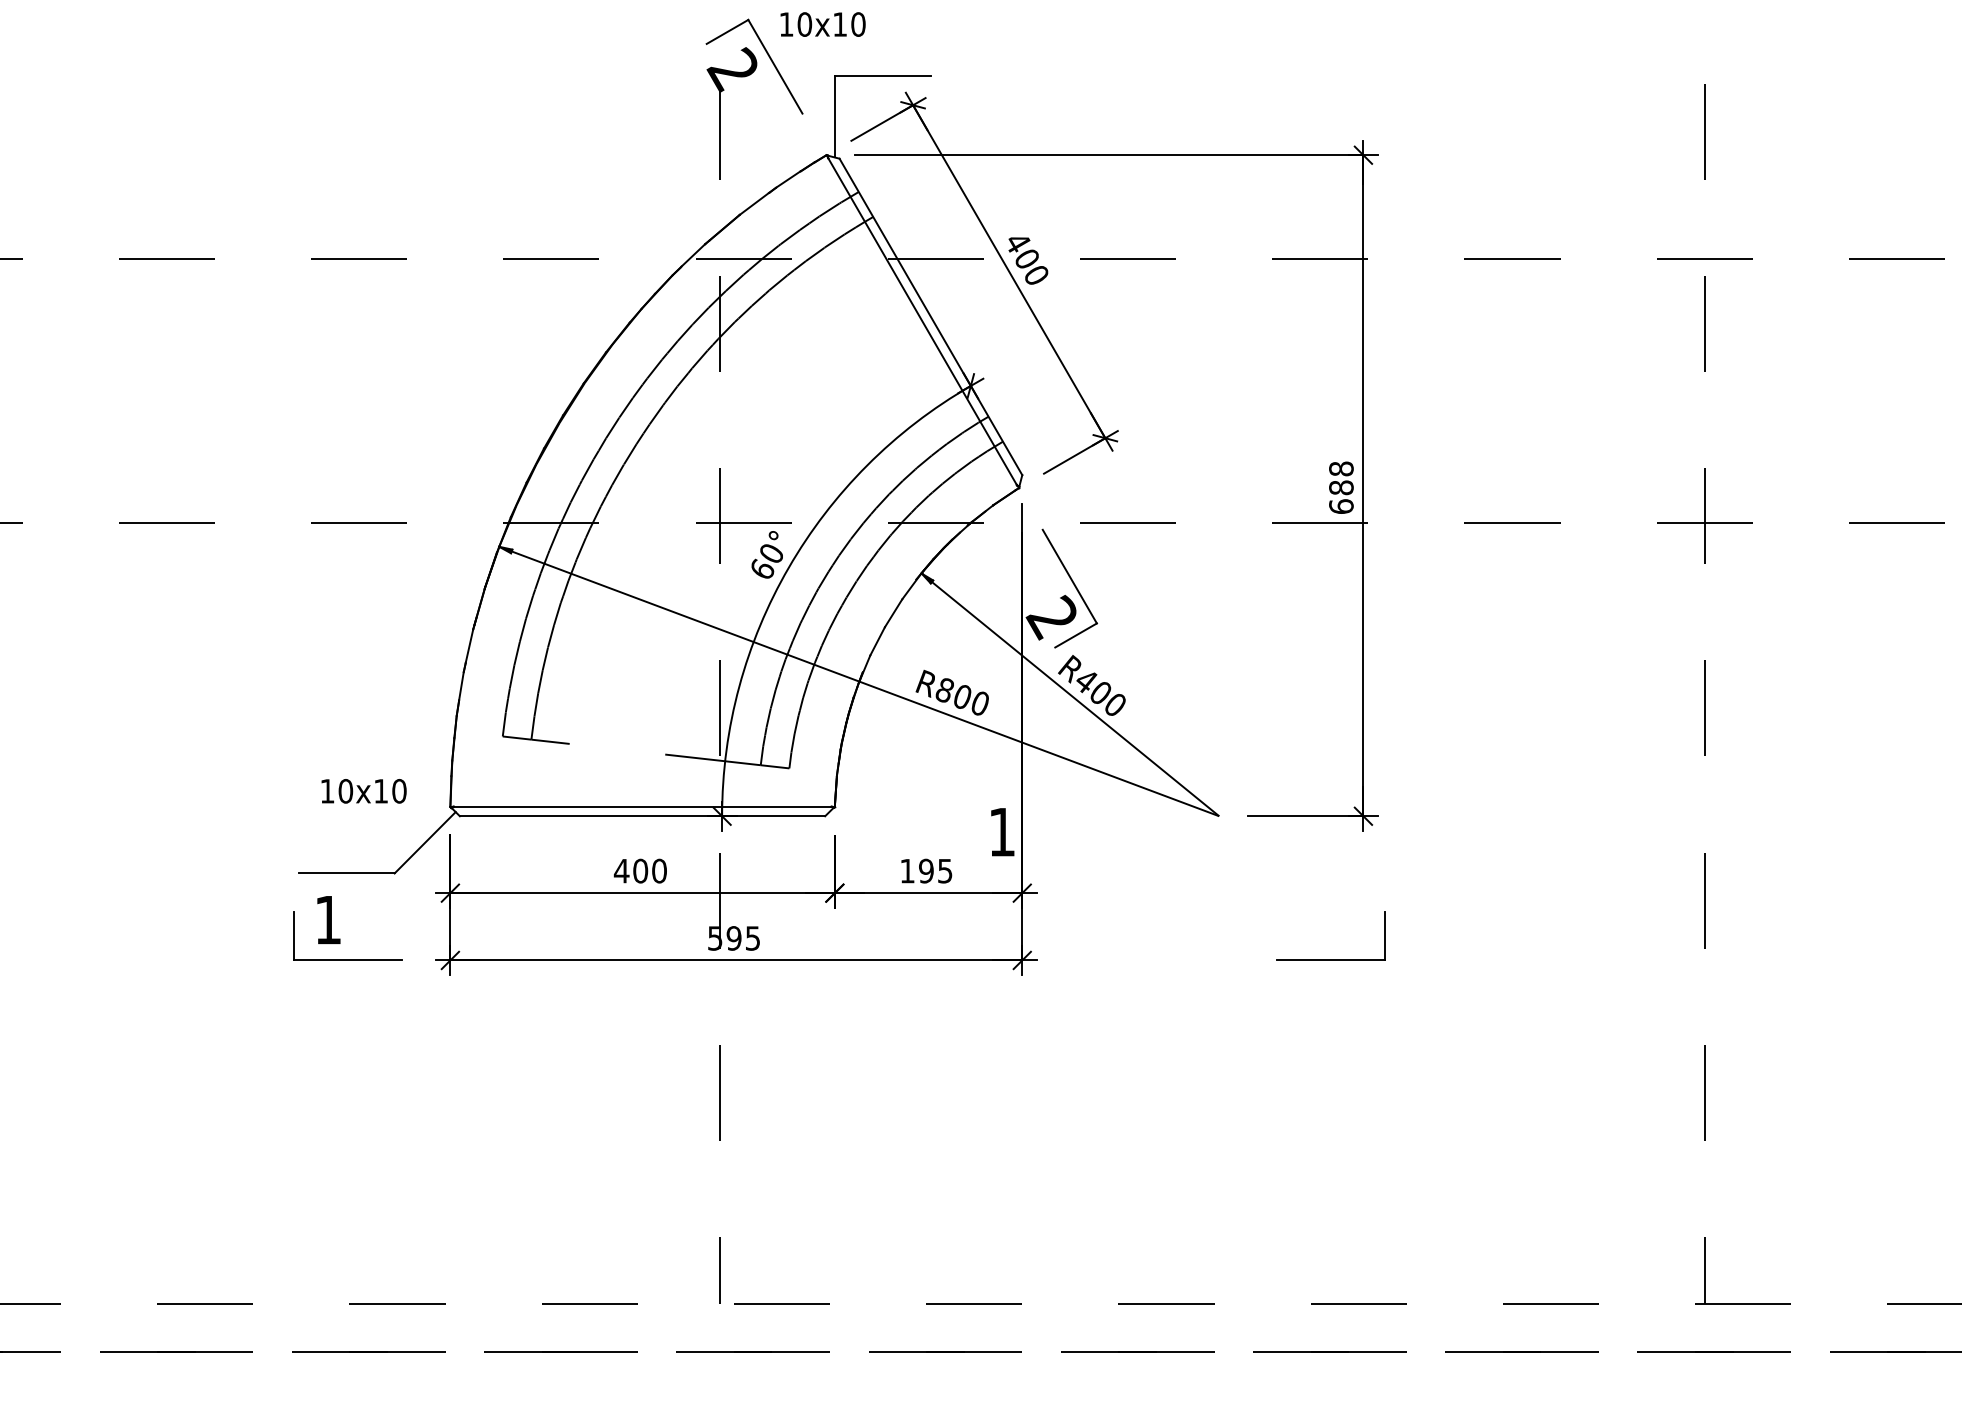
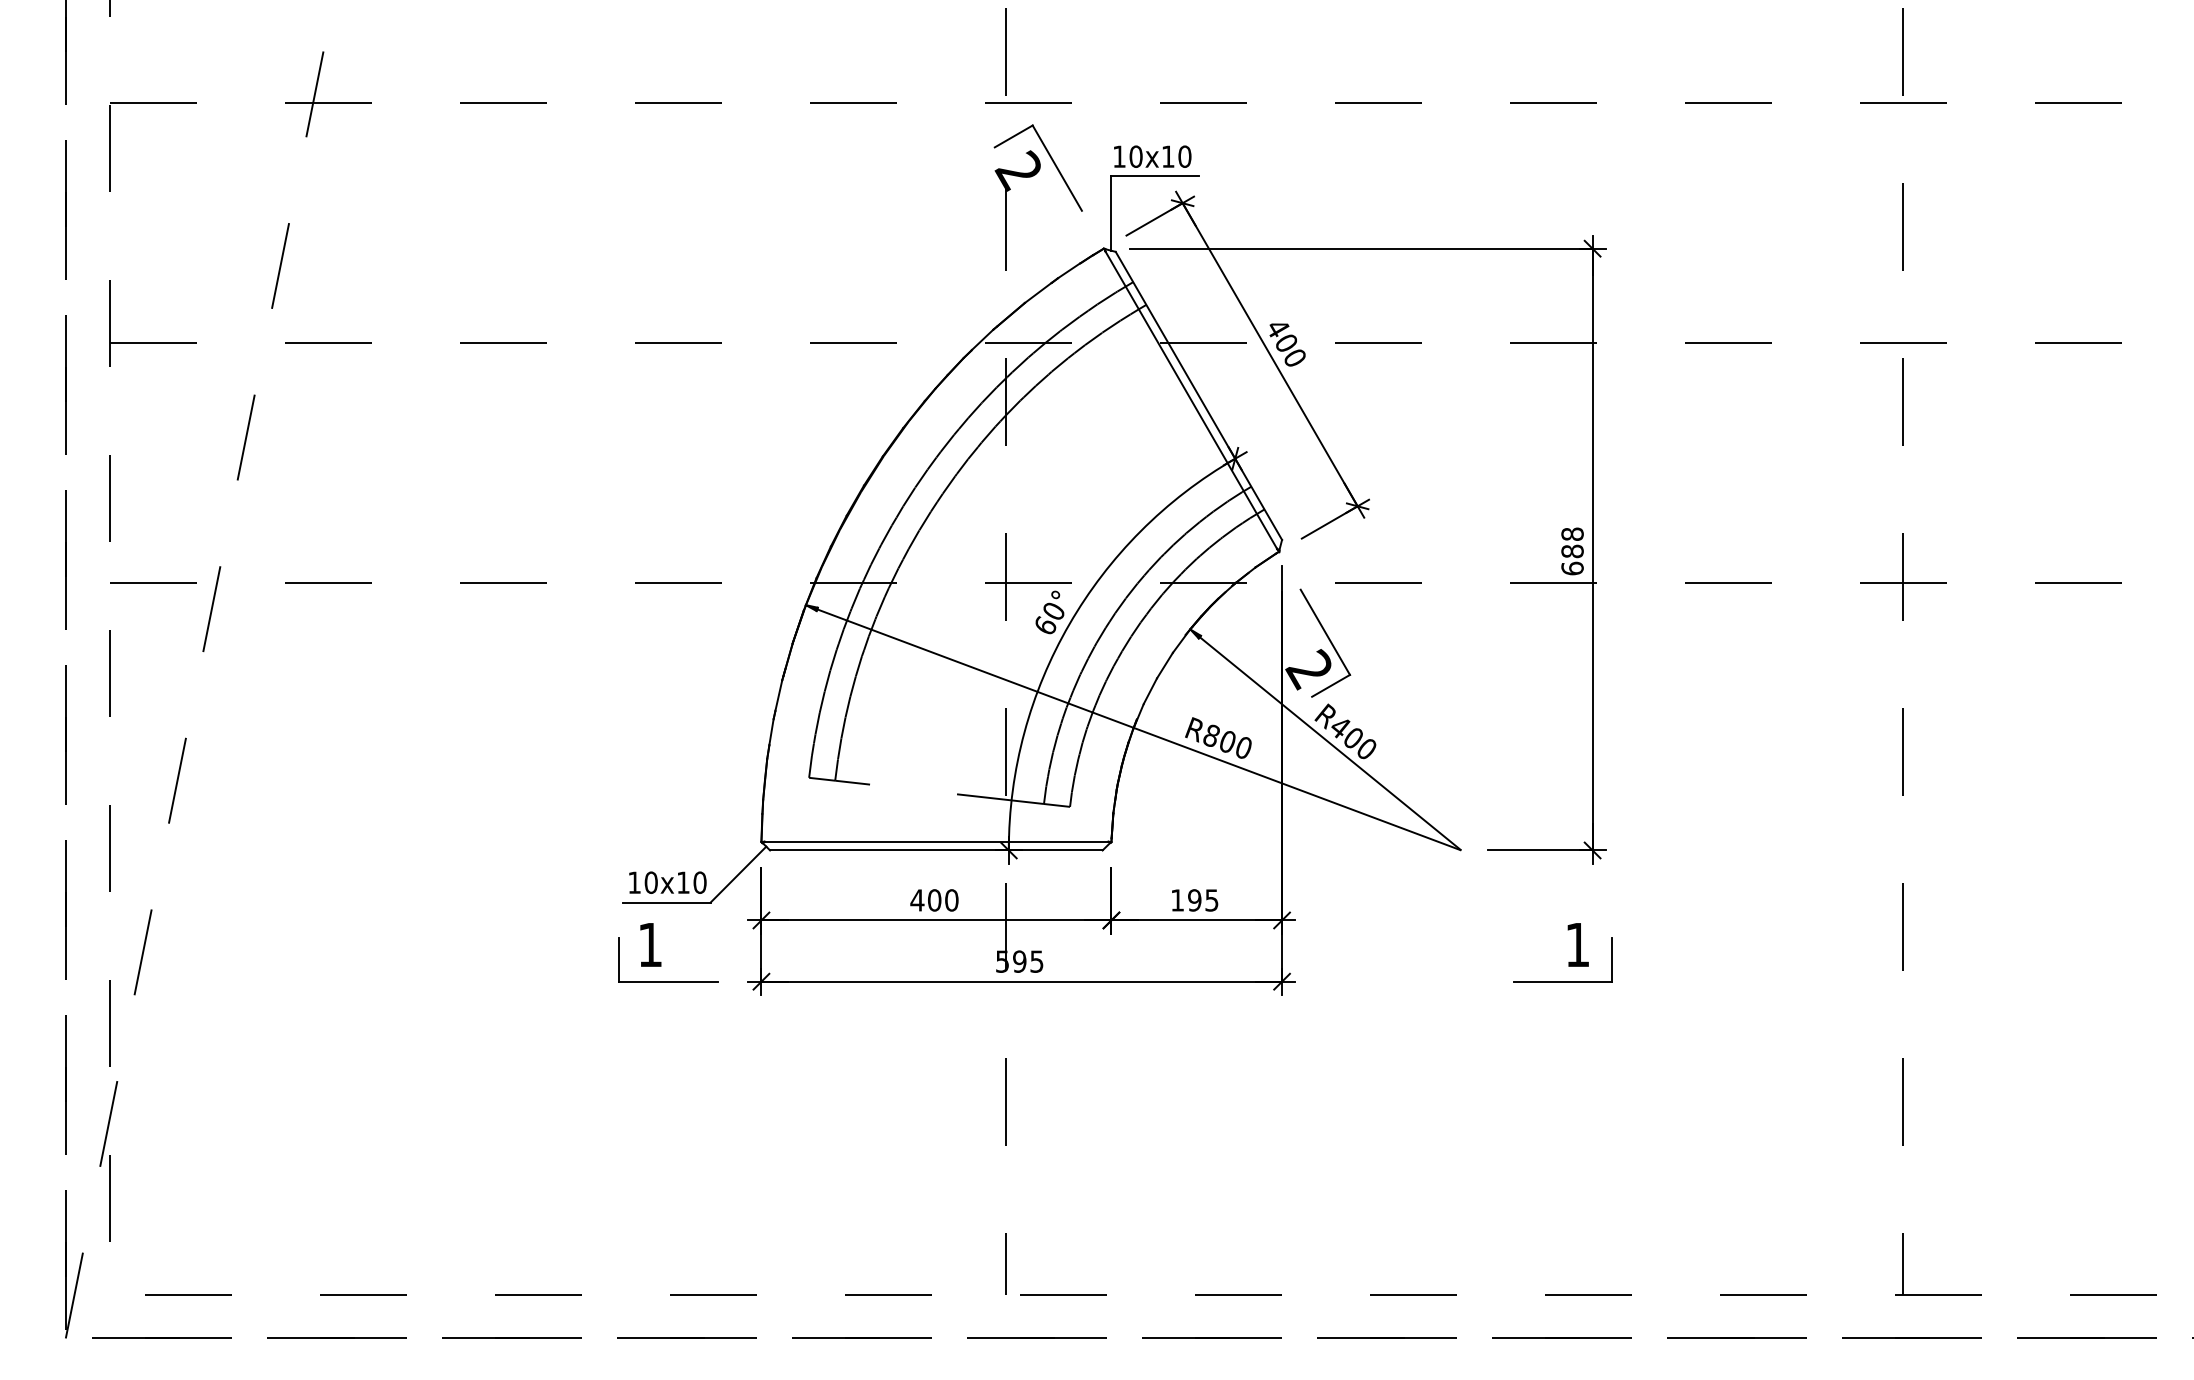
text: (822, 24) -> (1152, 156), moved
text: (363, 791) -> (667, 882), moved
text: (1001, 831) -> (1577, 944), moved

